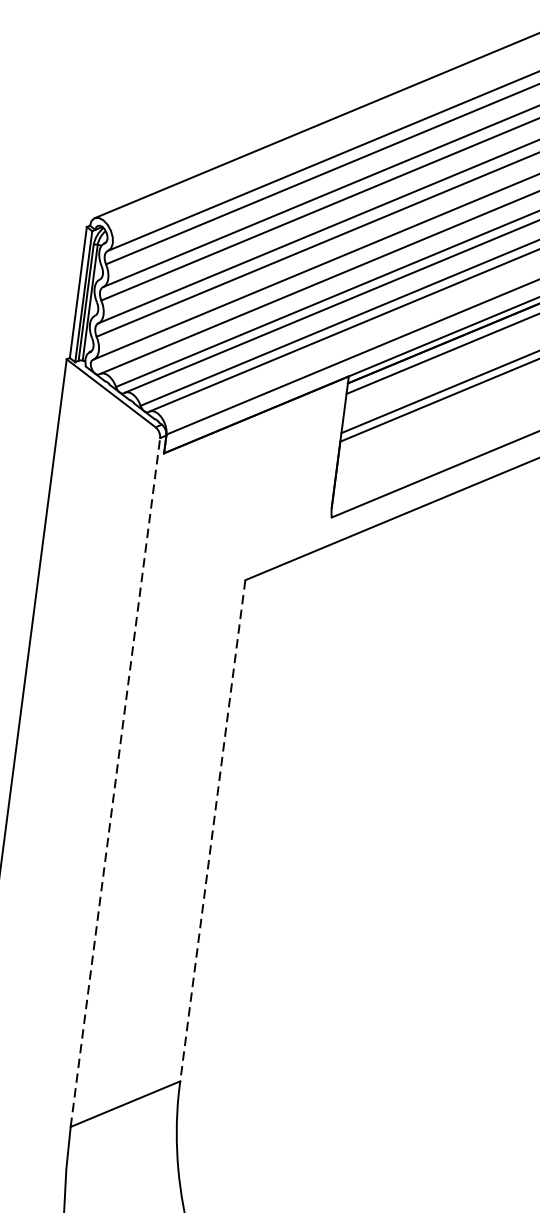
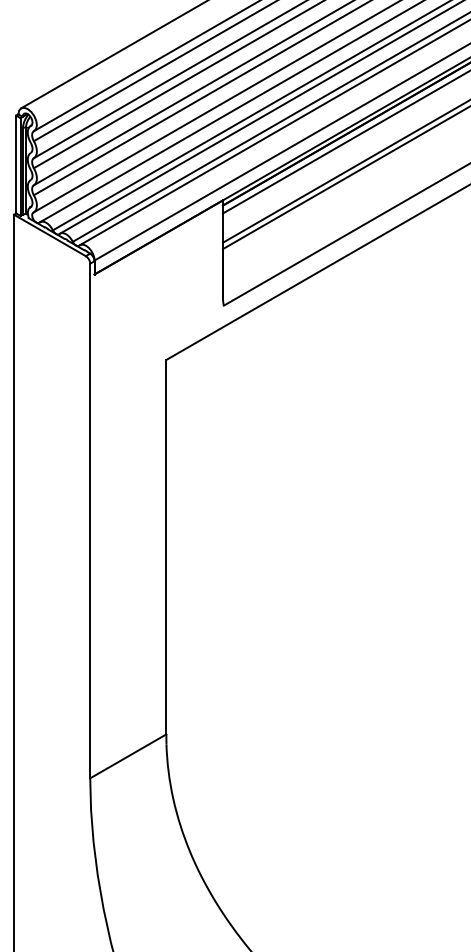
line: (115, 781) -> (90, 520), dashed -> solid
line: (212, 831) -> (166, 547), dashed -> solid

